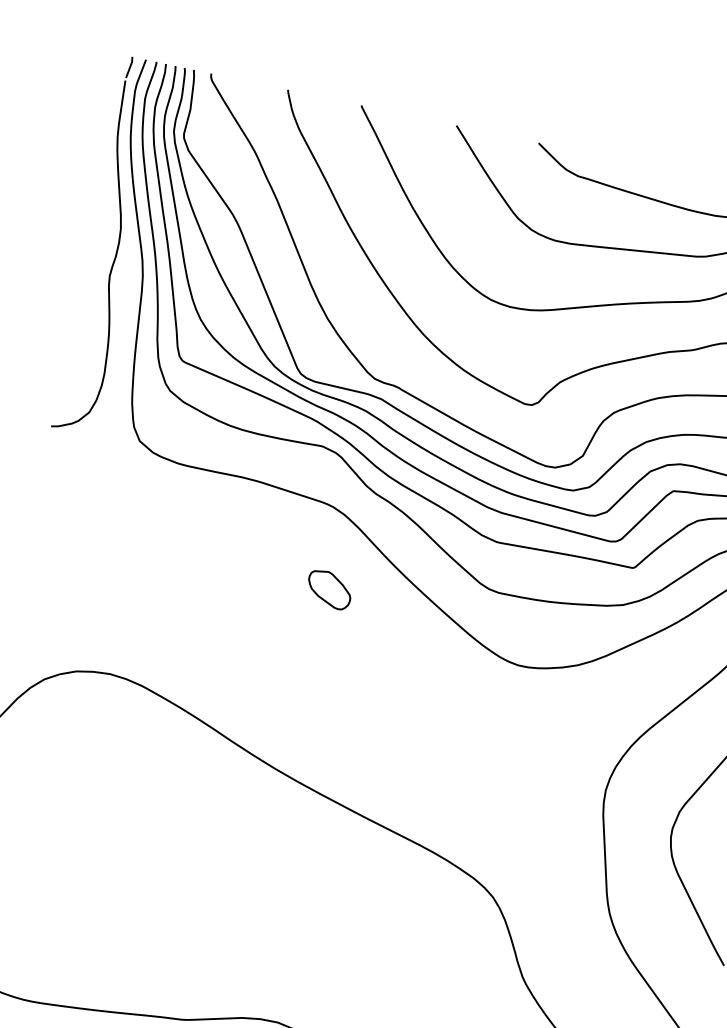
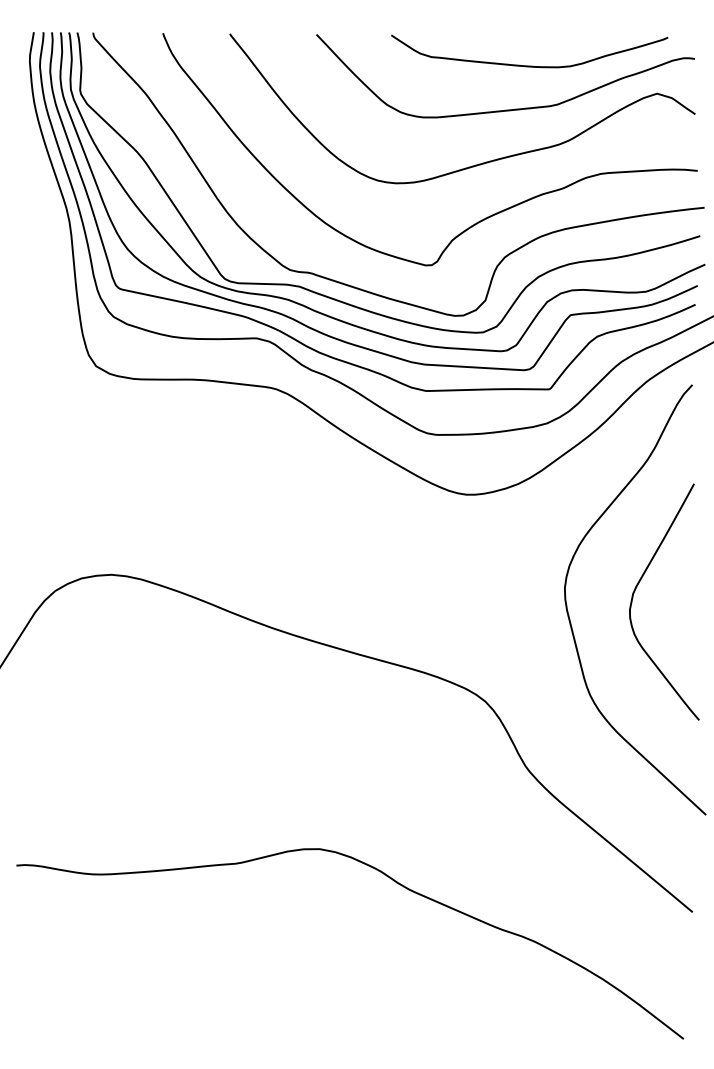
part: (110, 245) -> (35, 200), removed
part: (328, 589) -> (287, 462), removed

